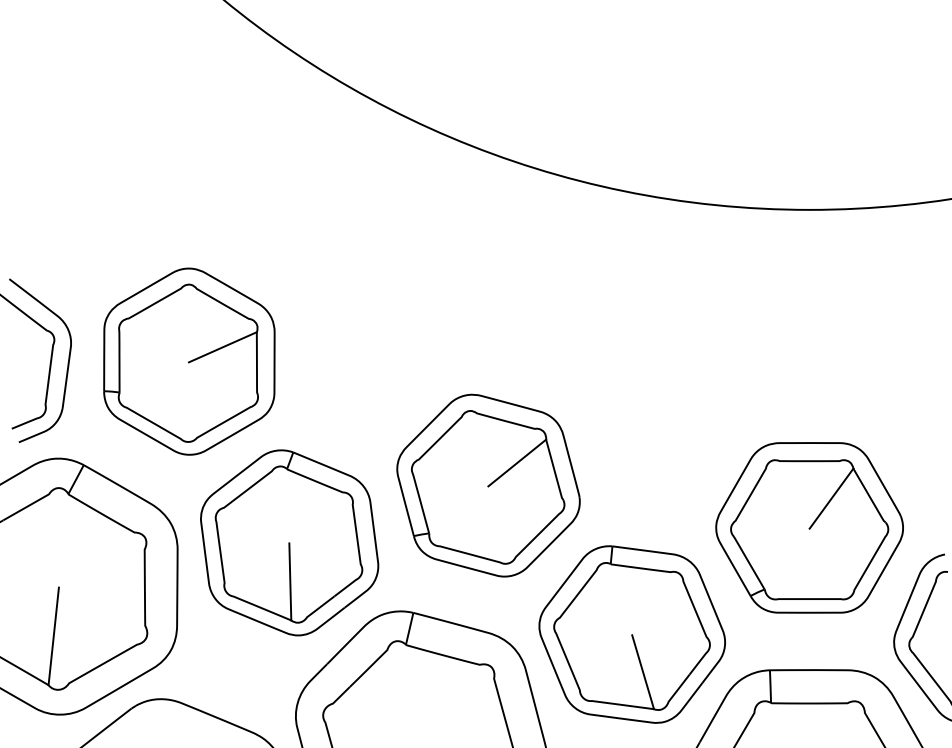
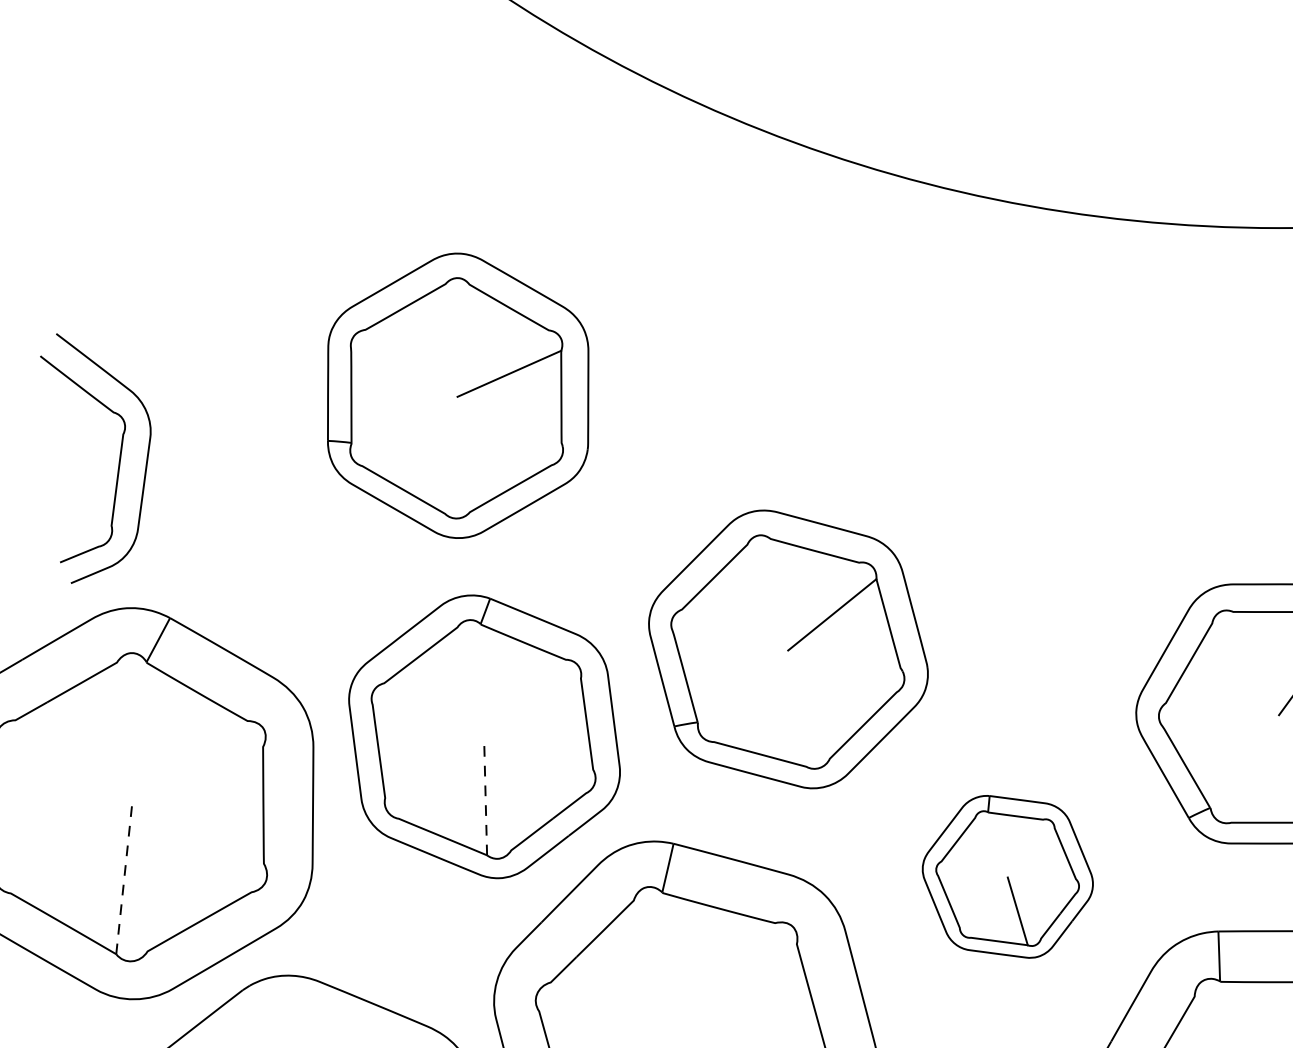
part: (189, 361) -> (458, 395), moved
line: (290, 581) -> (485, 795), solid -> dashed
part: (631, 634) -> (1006, 876), size x0.6
line: (53, 635) -> (123, 878), solid -> dashed

